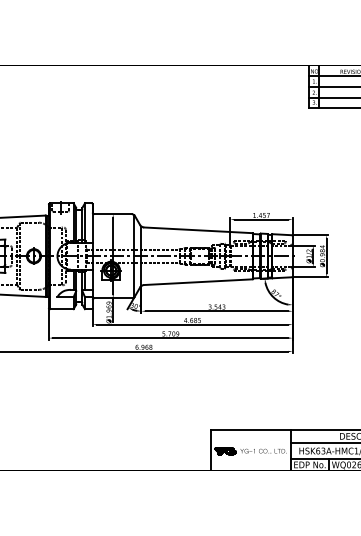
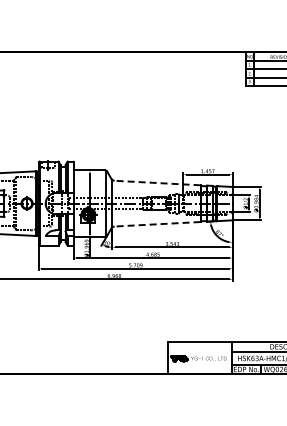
line: (198, 230) -> (157, 183), solid -> dashed
line: (198, 282) -> (157, 224), solid -> dashed

